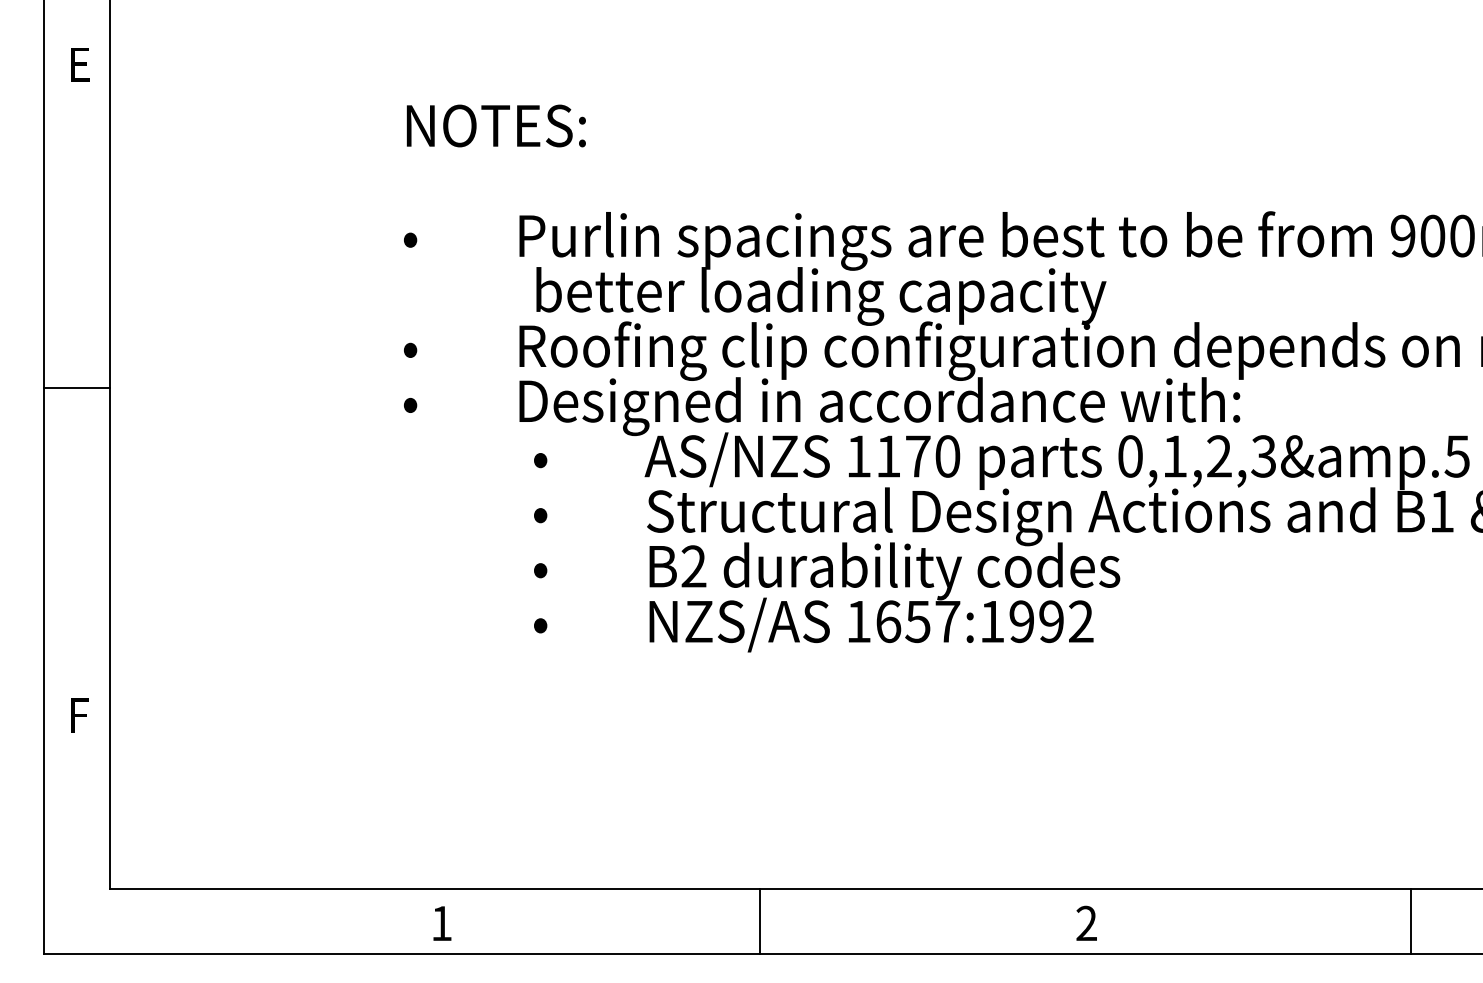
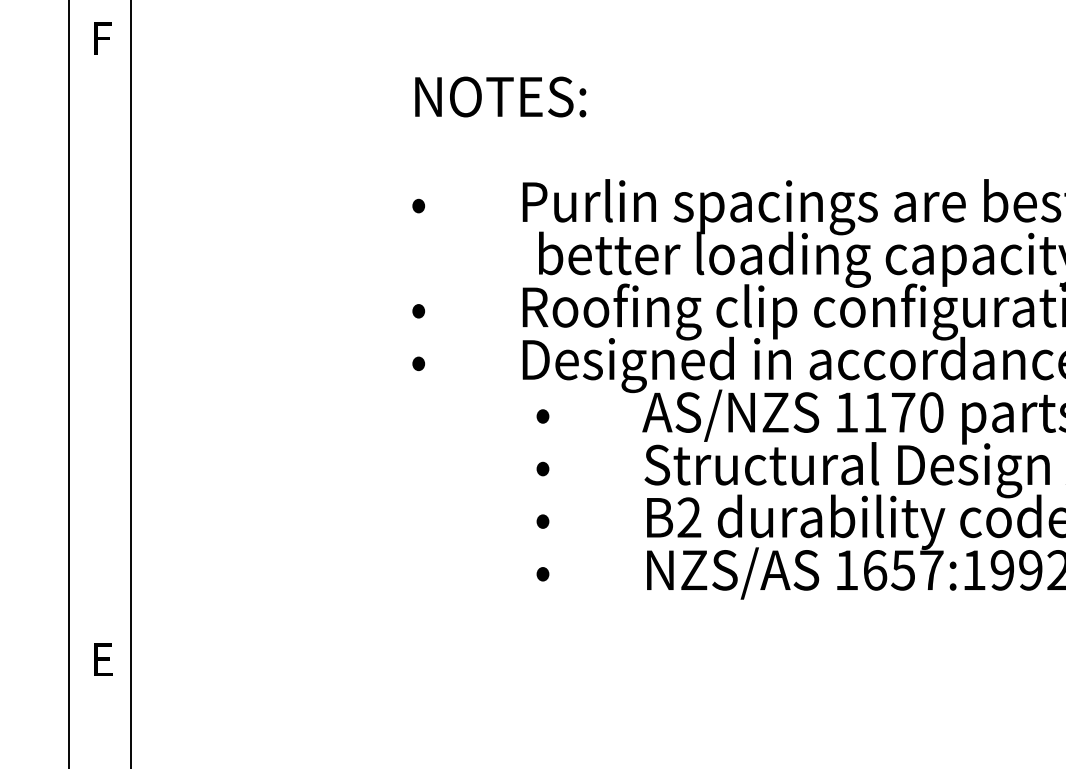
text: (82, 71) -> (105, 44), E -> F
line: (76, 387) -> (99, 346), removed
text: (82, 722) -> (105, 666), F -> E

